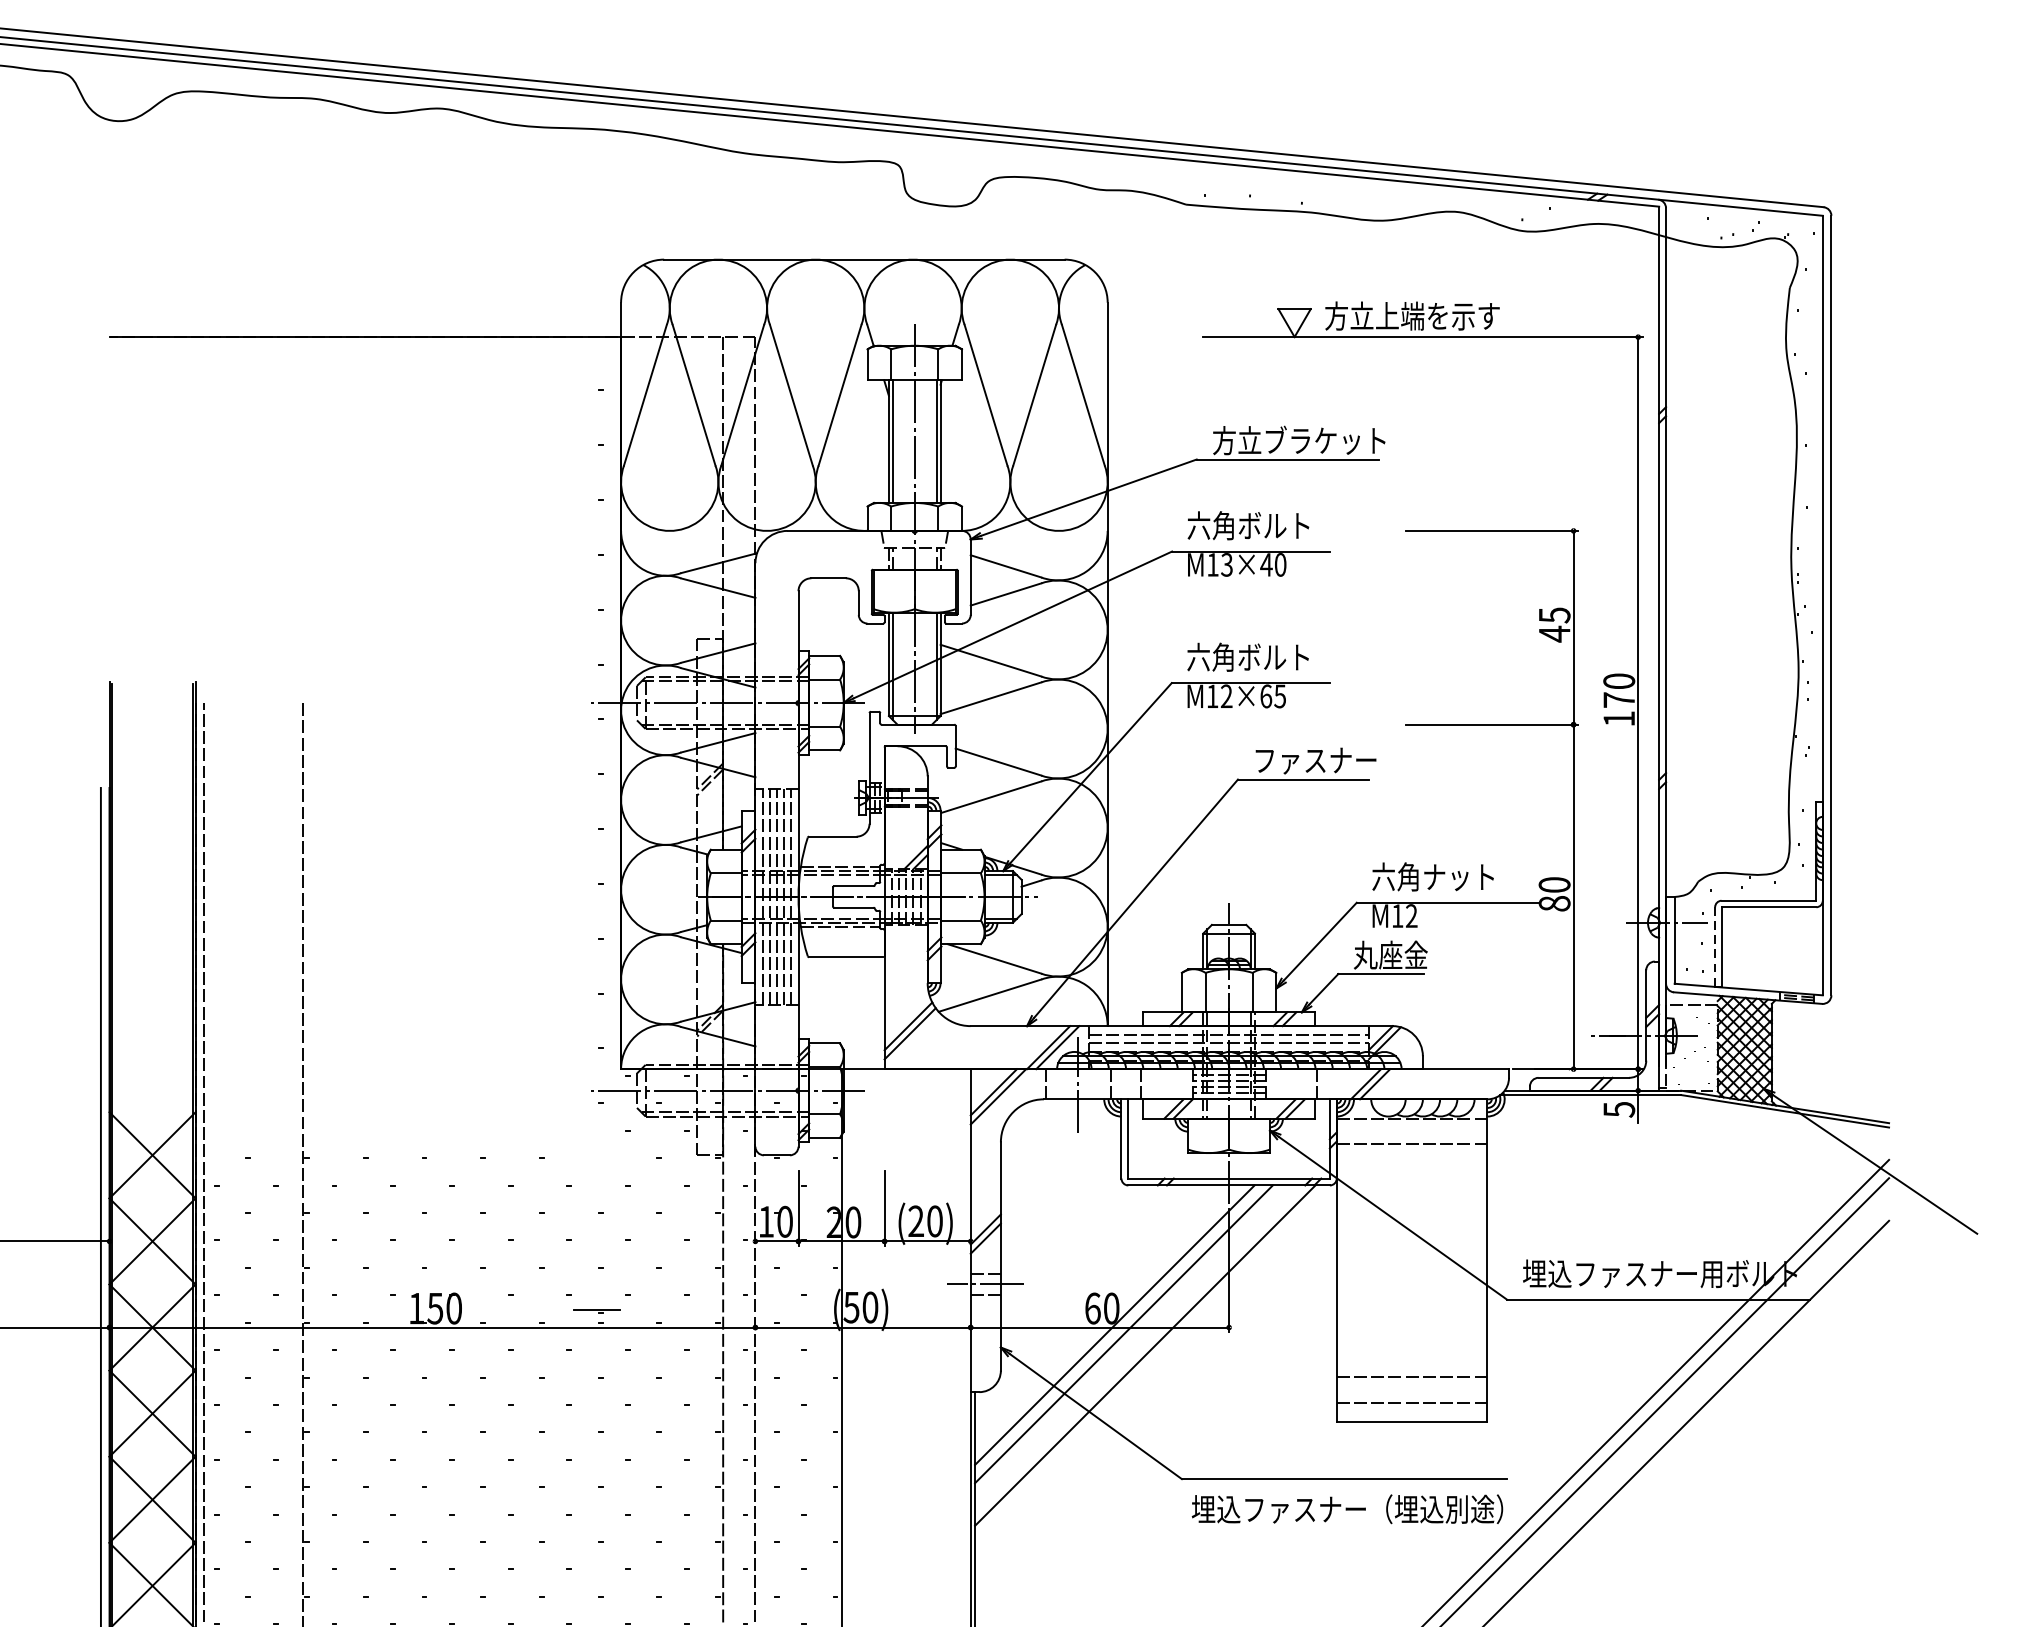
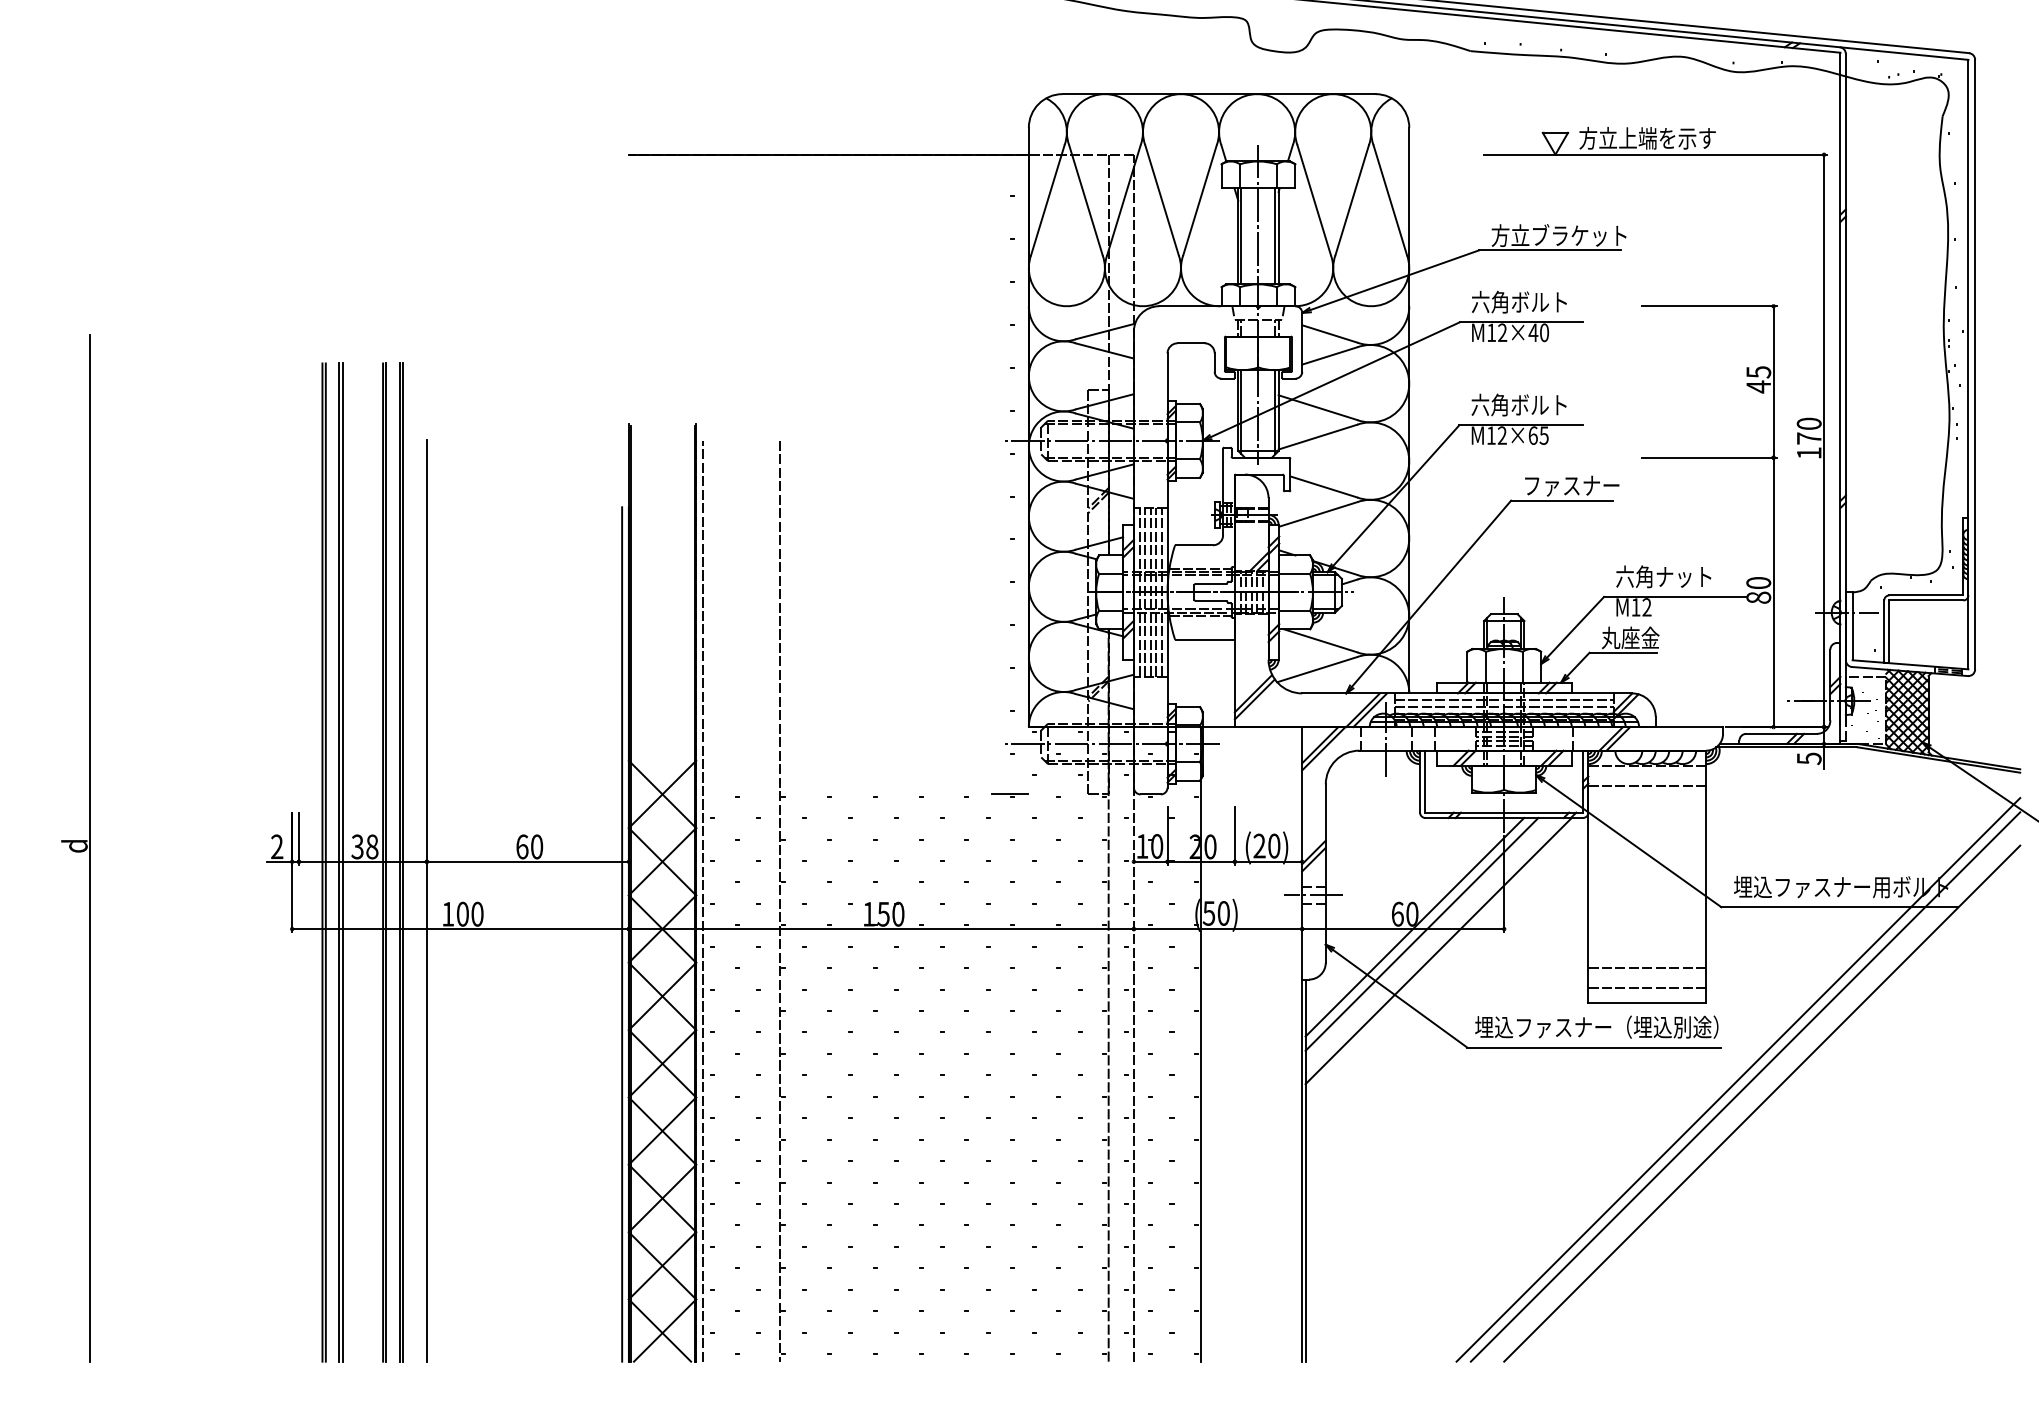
text: (1226, 565) -> (1502, 333), M13×40 -> M12×40
line: (1715, 948) -> (1884, 632), dashed -> solid
part: (596, 1311) -> (1009, 795), moved
text: (1347, 1508) -> (1596, 1026), moved

